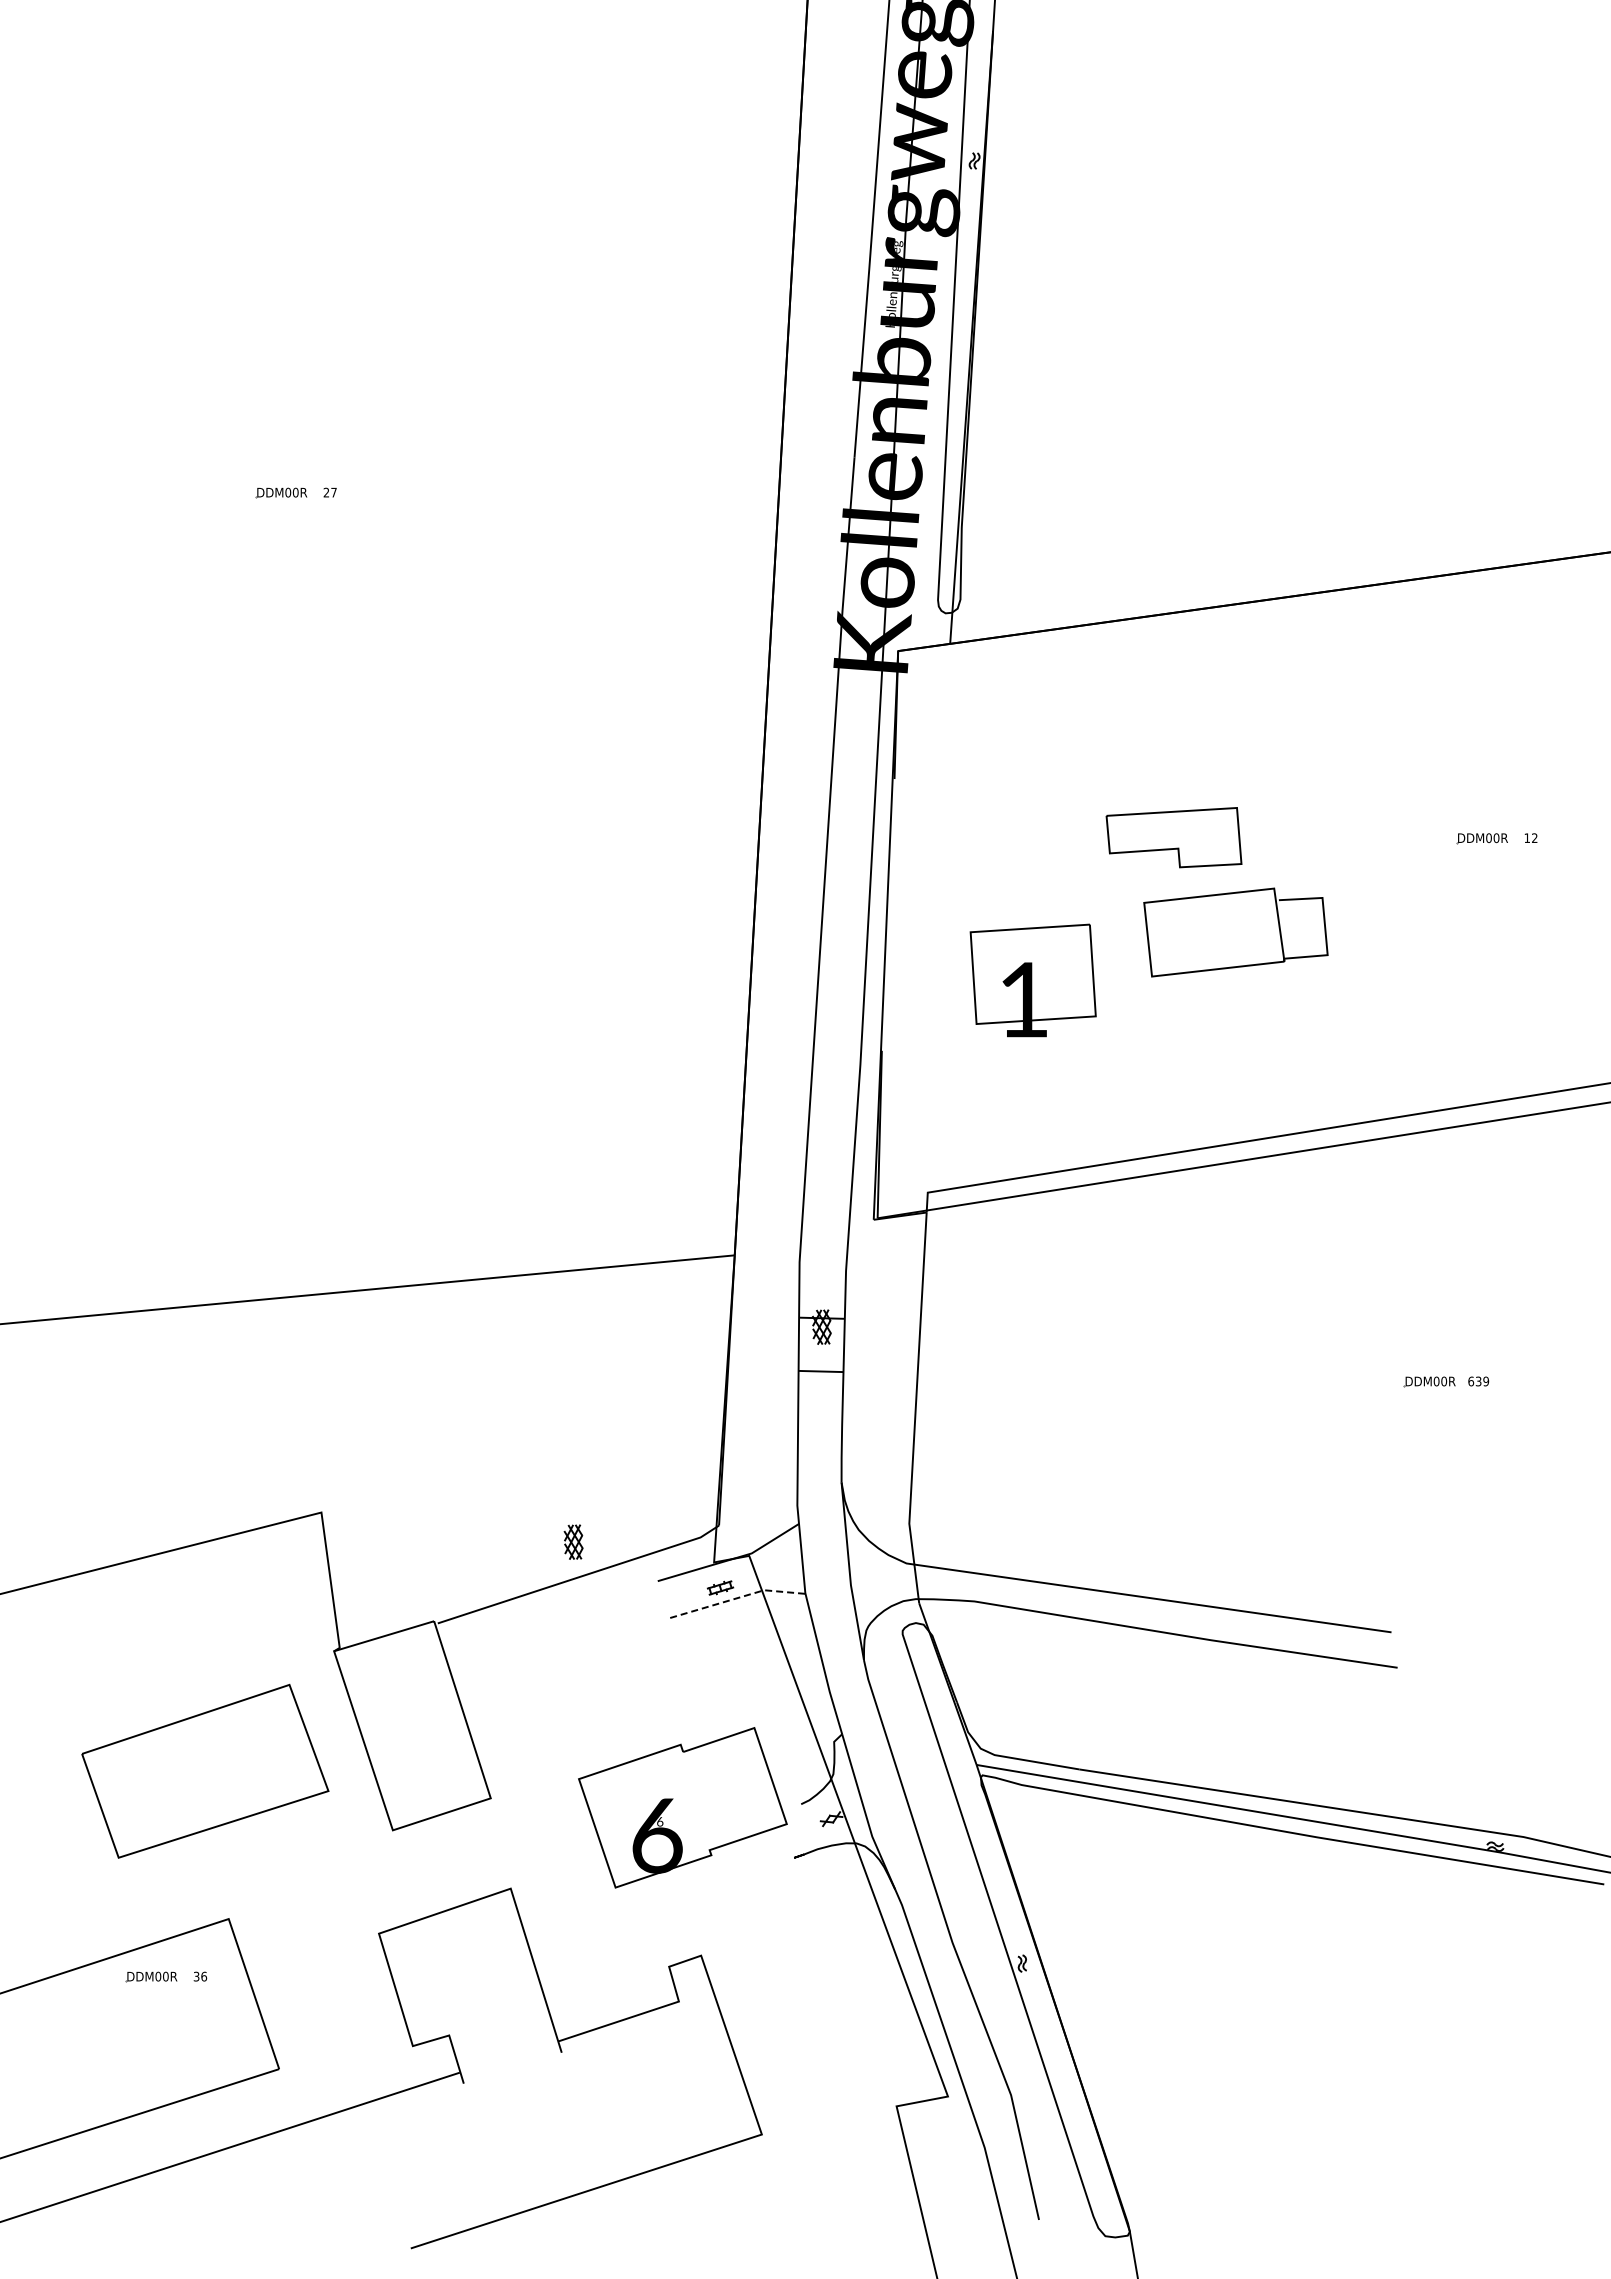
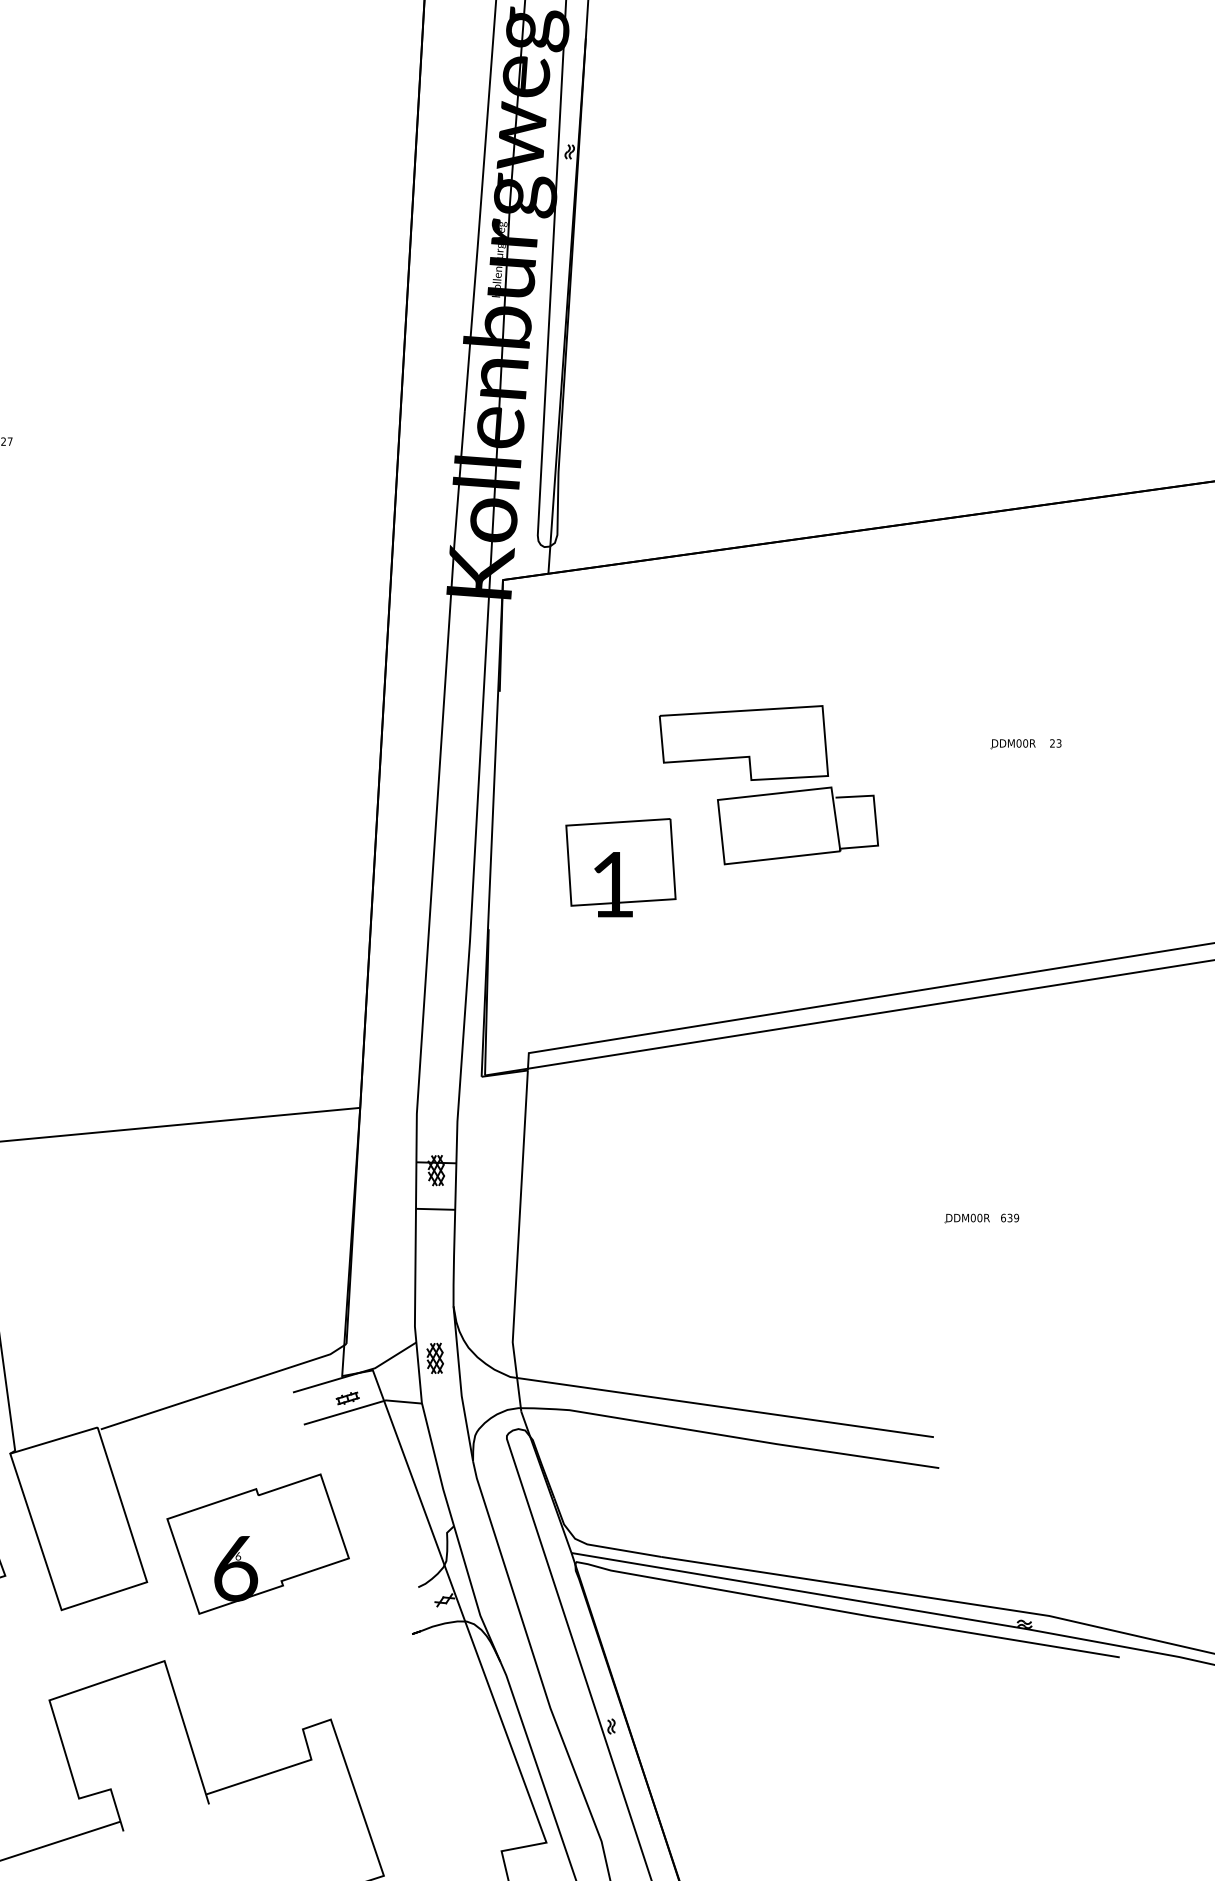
part: (1173, 837) -> (743, 742), size x1.43
text: (1530, 838) -> (1055, 743), 12 -> 23
part: (573, 1541) -> (435, 1357), moved
line: (737, 1598) -> (362, 1407), dashed -> solid
part: (682, 1807) -> (257, 1543), moved

